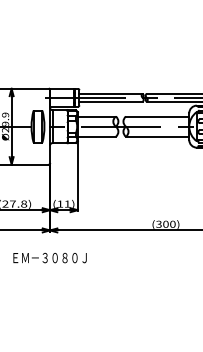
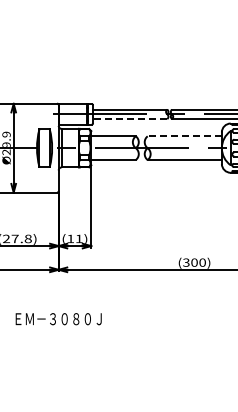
line: (110, 102) -> (129, 119), solid -> dashed
line: (157, 116) -> (184, 136), solid -> dashed
text: (49, 258) -> (58, 319), moved

